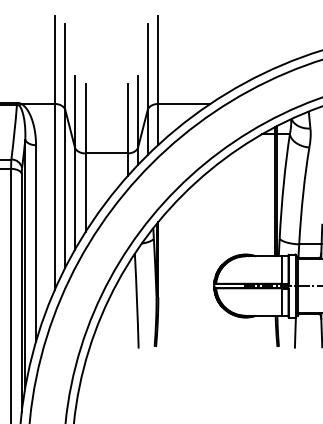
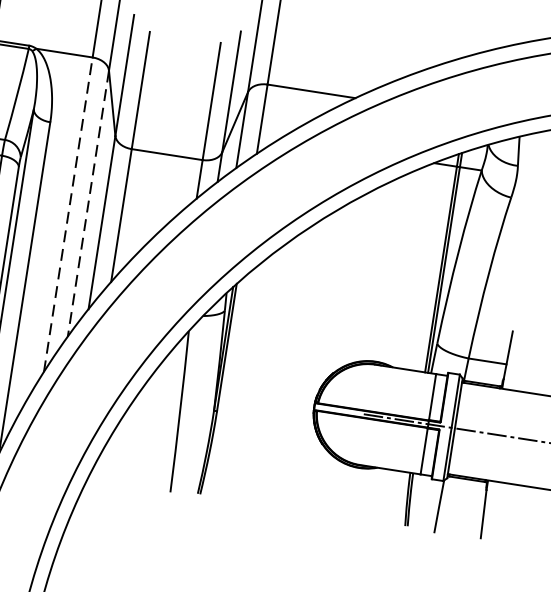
line: (65, 188) -> (88, 203), solid -> dashed
line: (54, 196) -> (68, 213), solid -> dashed

